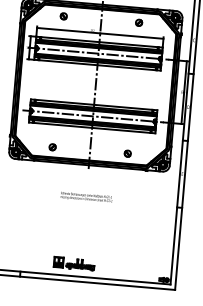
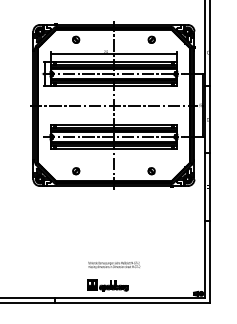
line: (95, 85) -> (113, 105), added
text: (86, 196) -> (114, 264), moved

